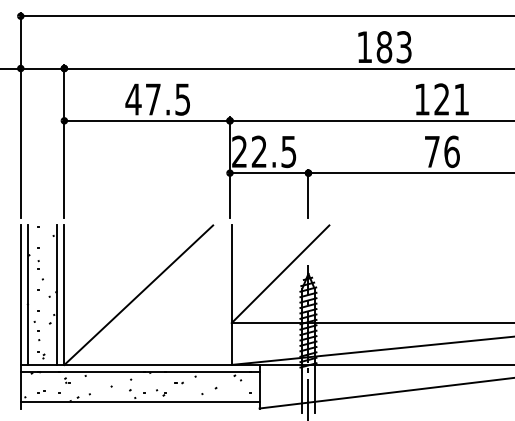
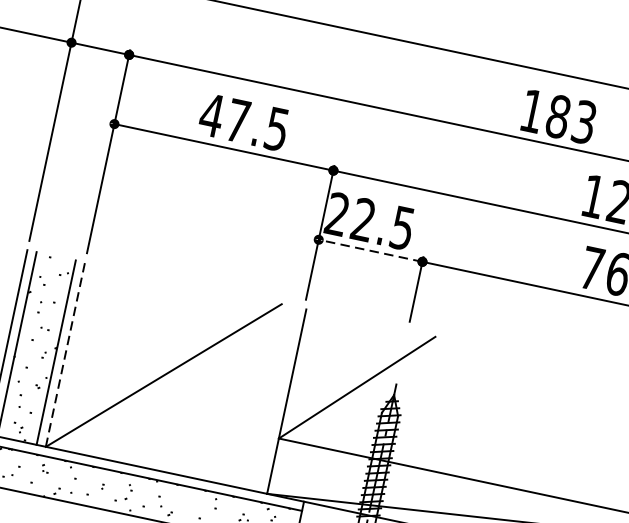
line: (268, 173) -> (369, 251), solid -> dashed
line: (64, 295) -> (65, 355), solid -> dashed
part: (178, 382) -> (191, 502), removed

